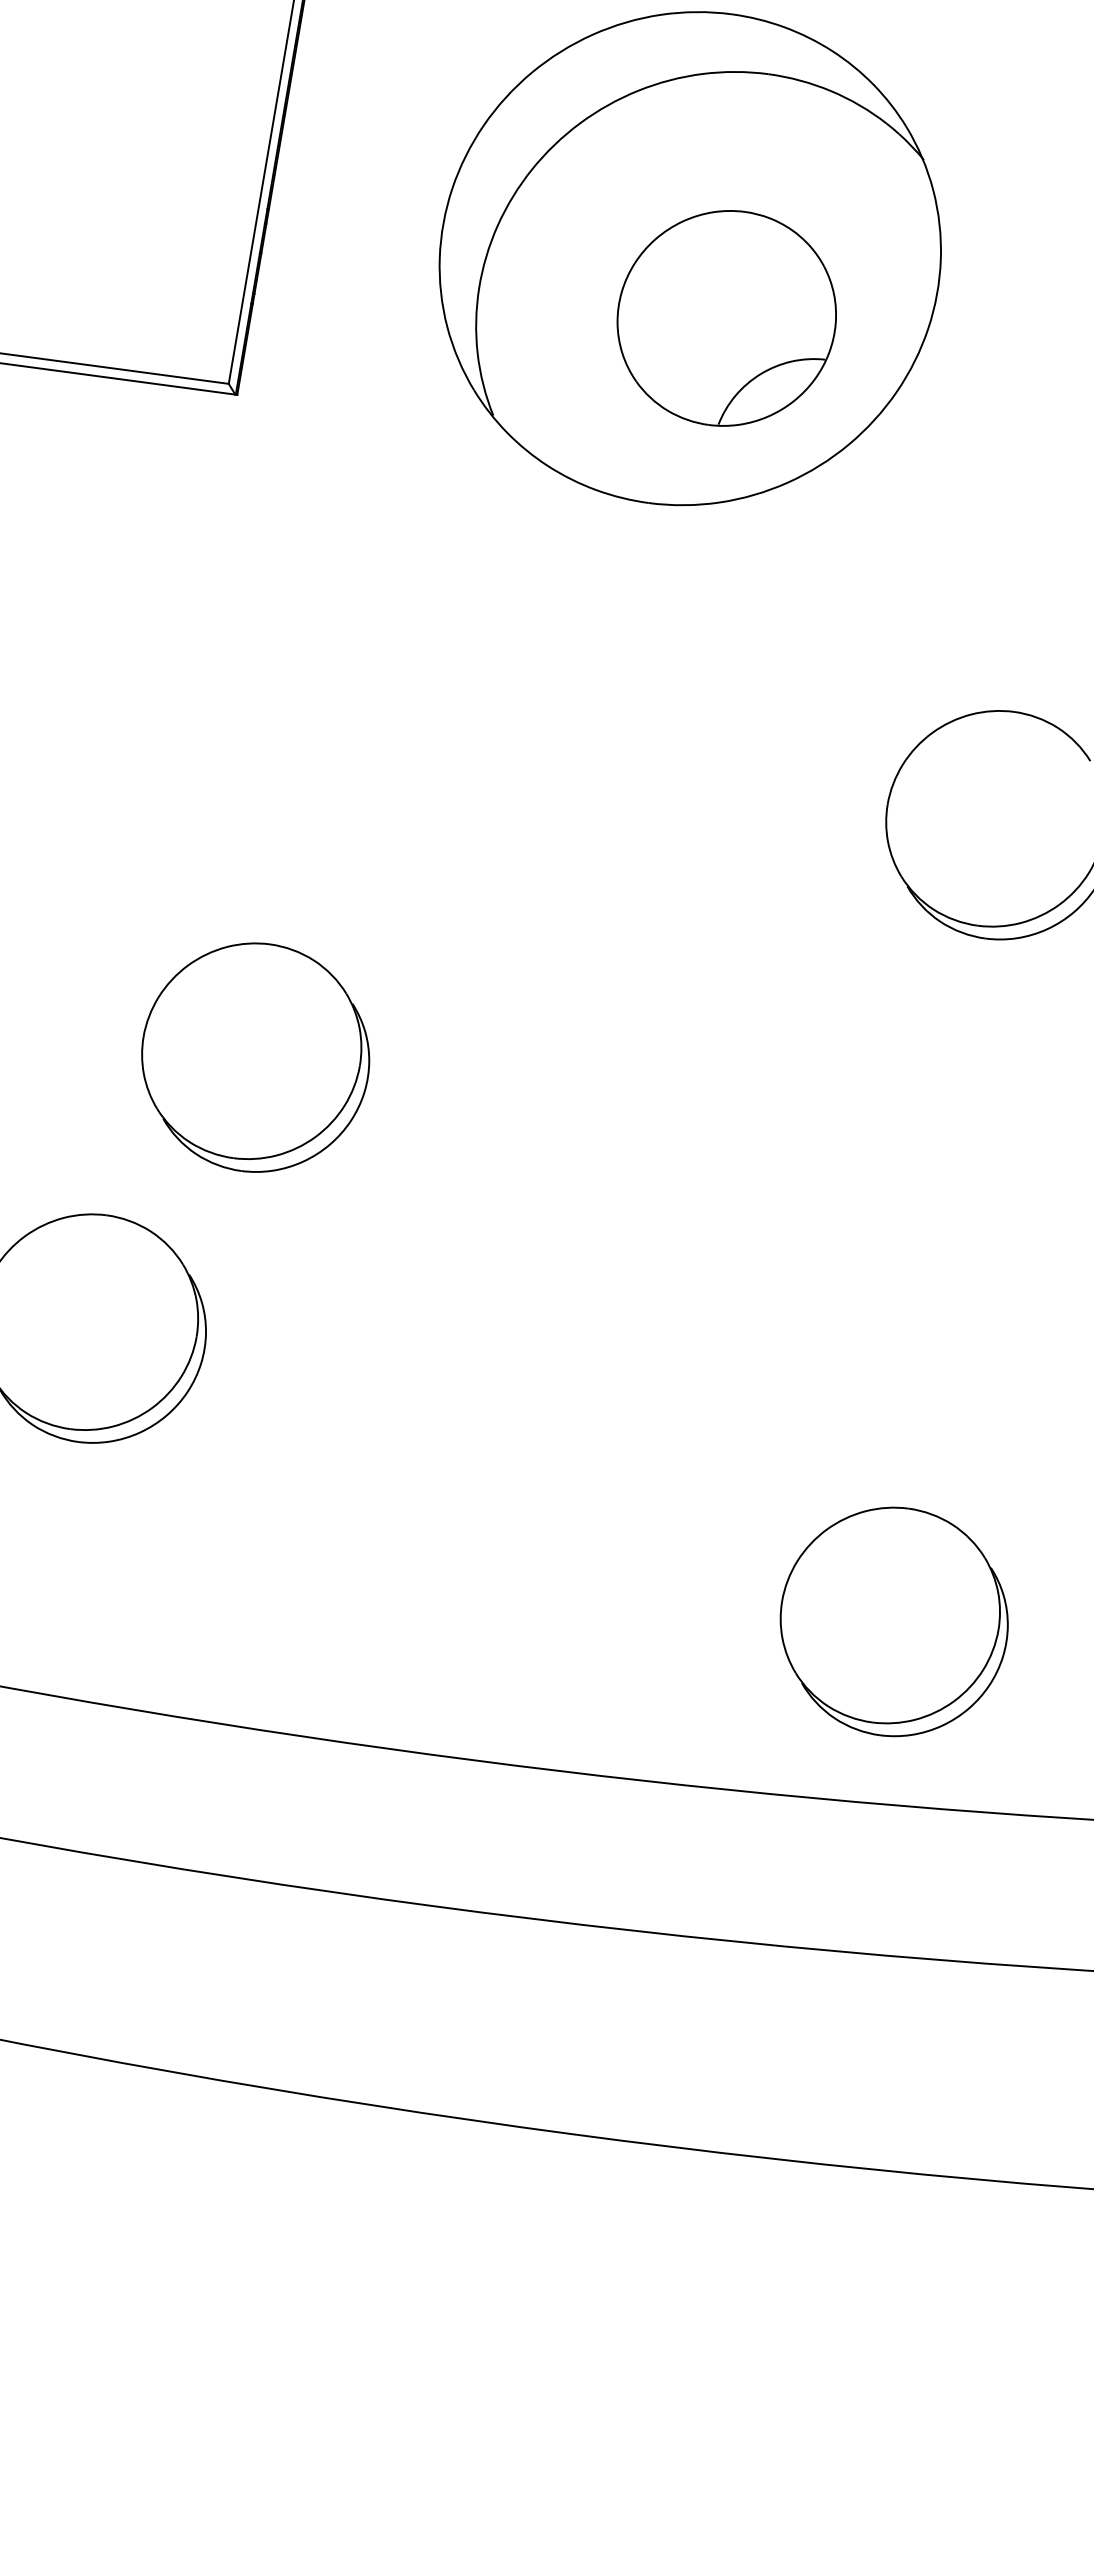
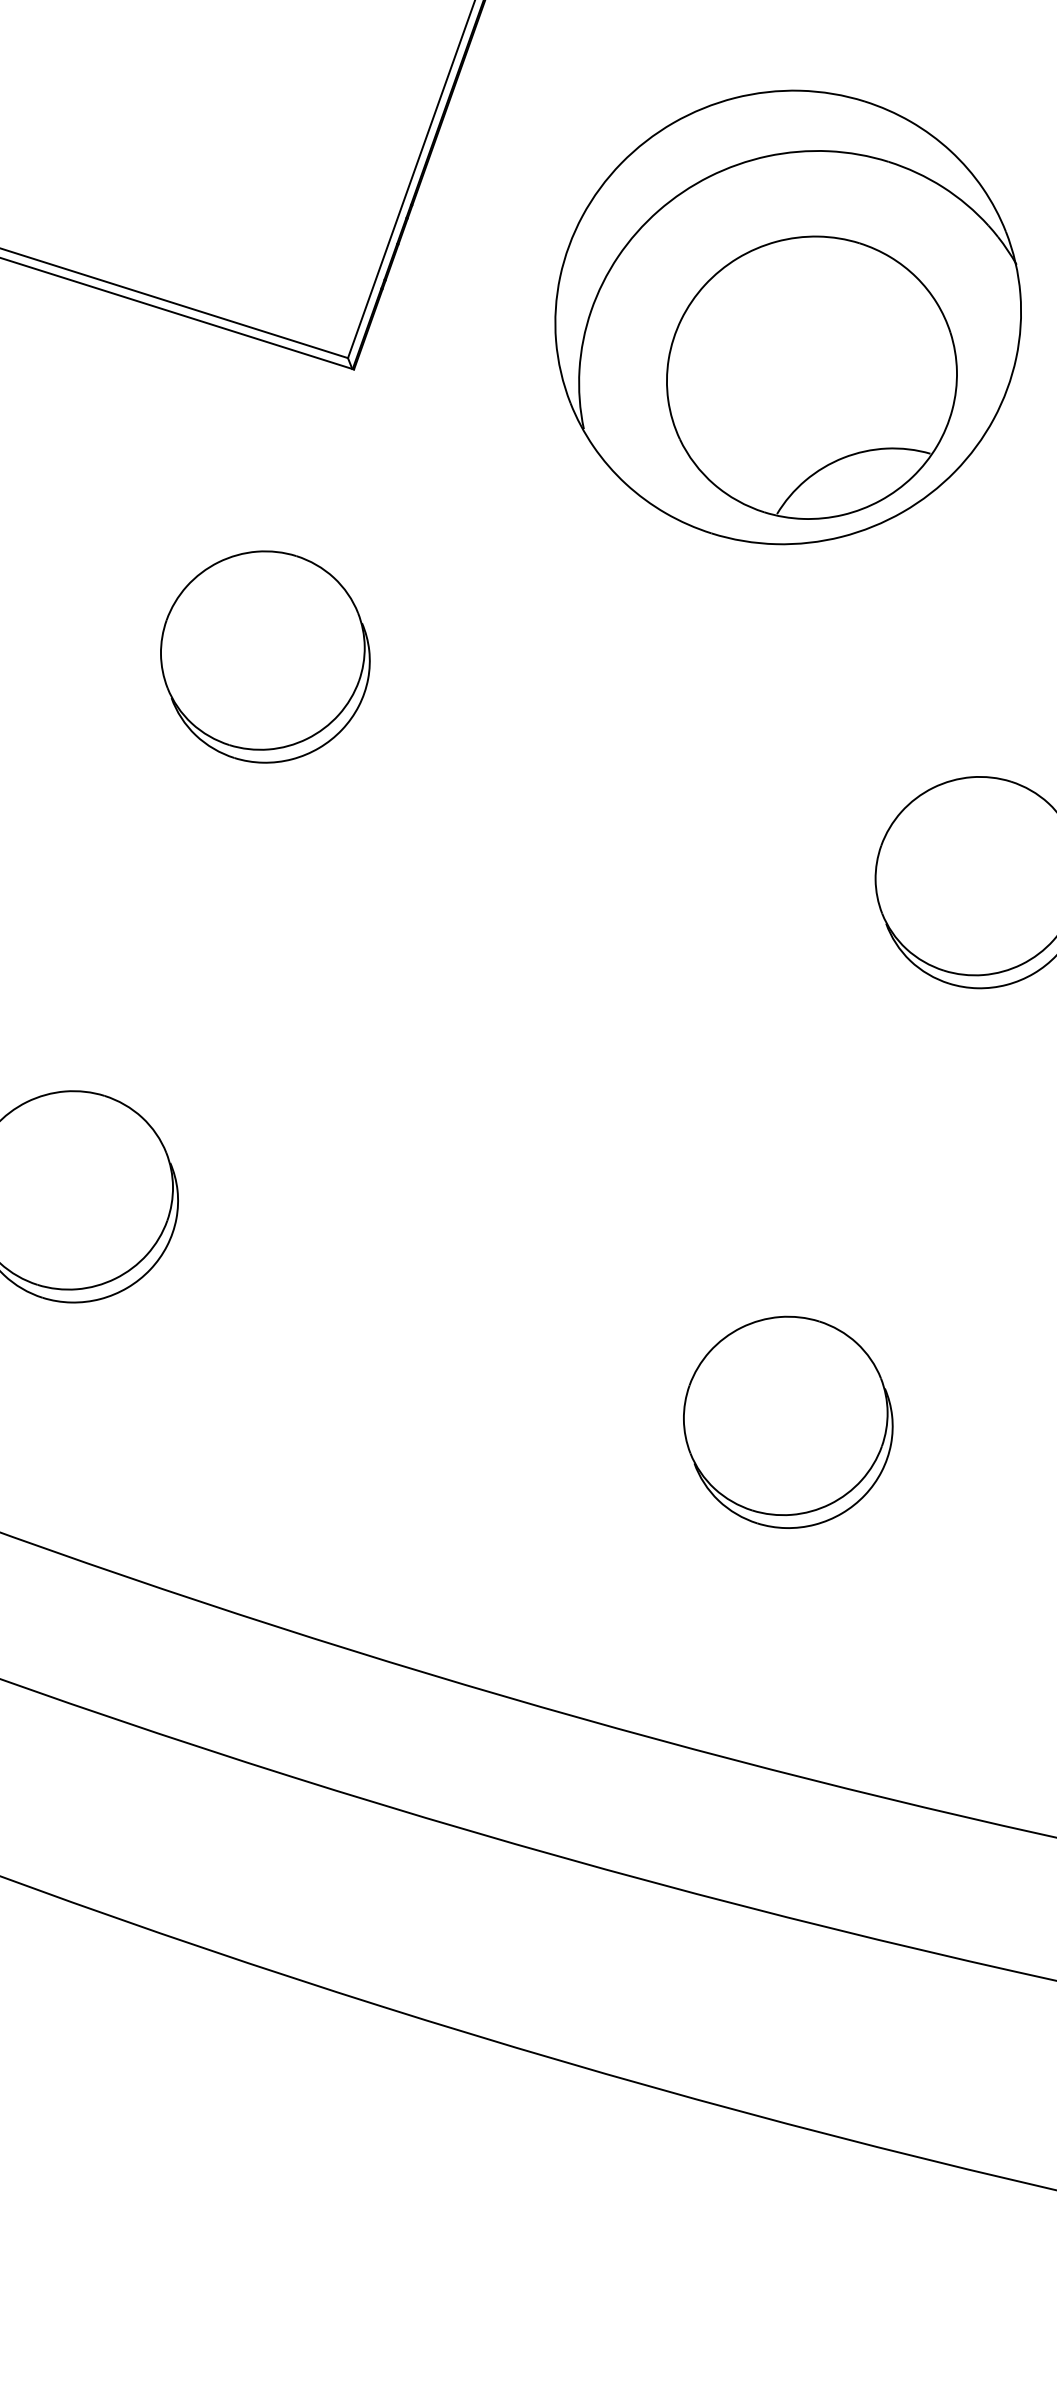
part: (726, 318) -> (811, 377), size x1.43
part: (255, 1057) -> (265, 656), moved
part: (894, 1620) -> (788, 1421), moved

